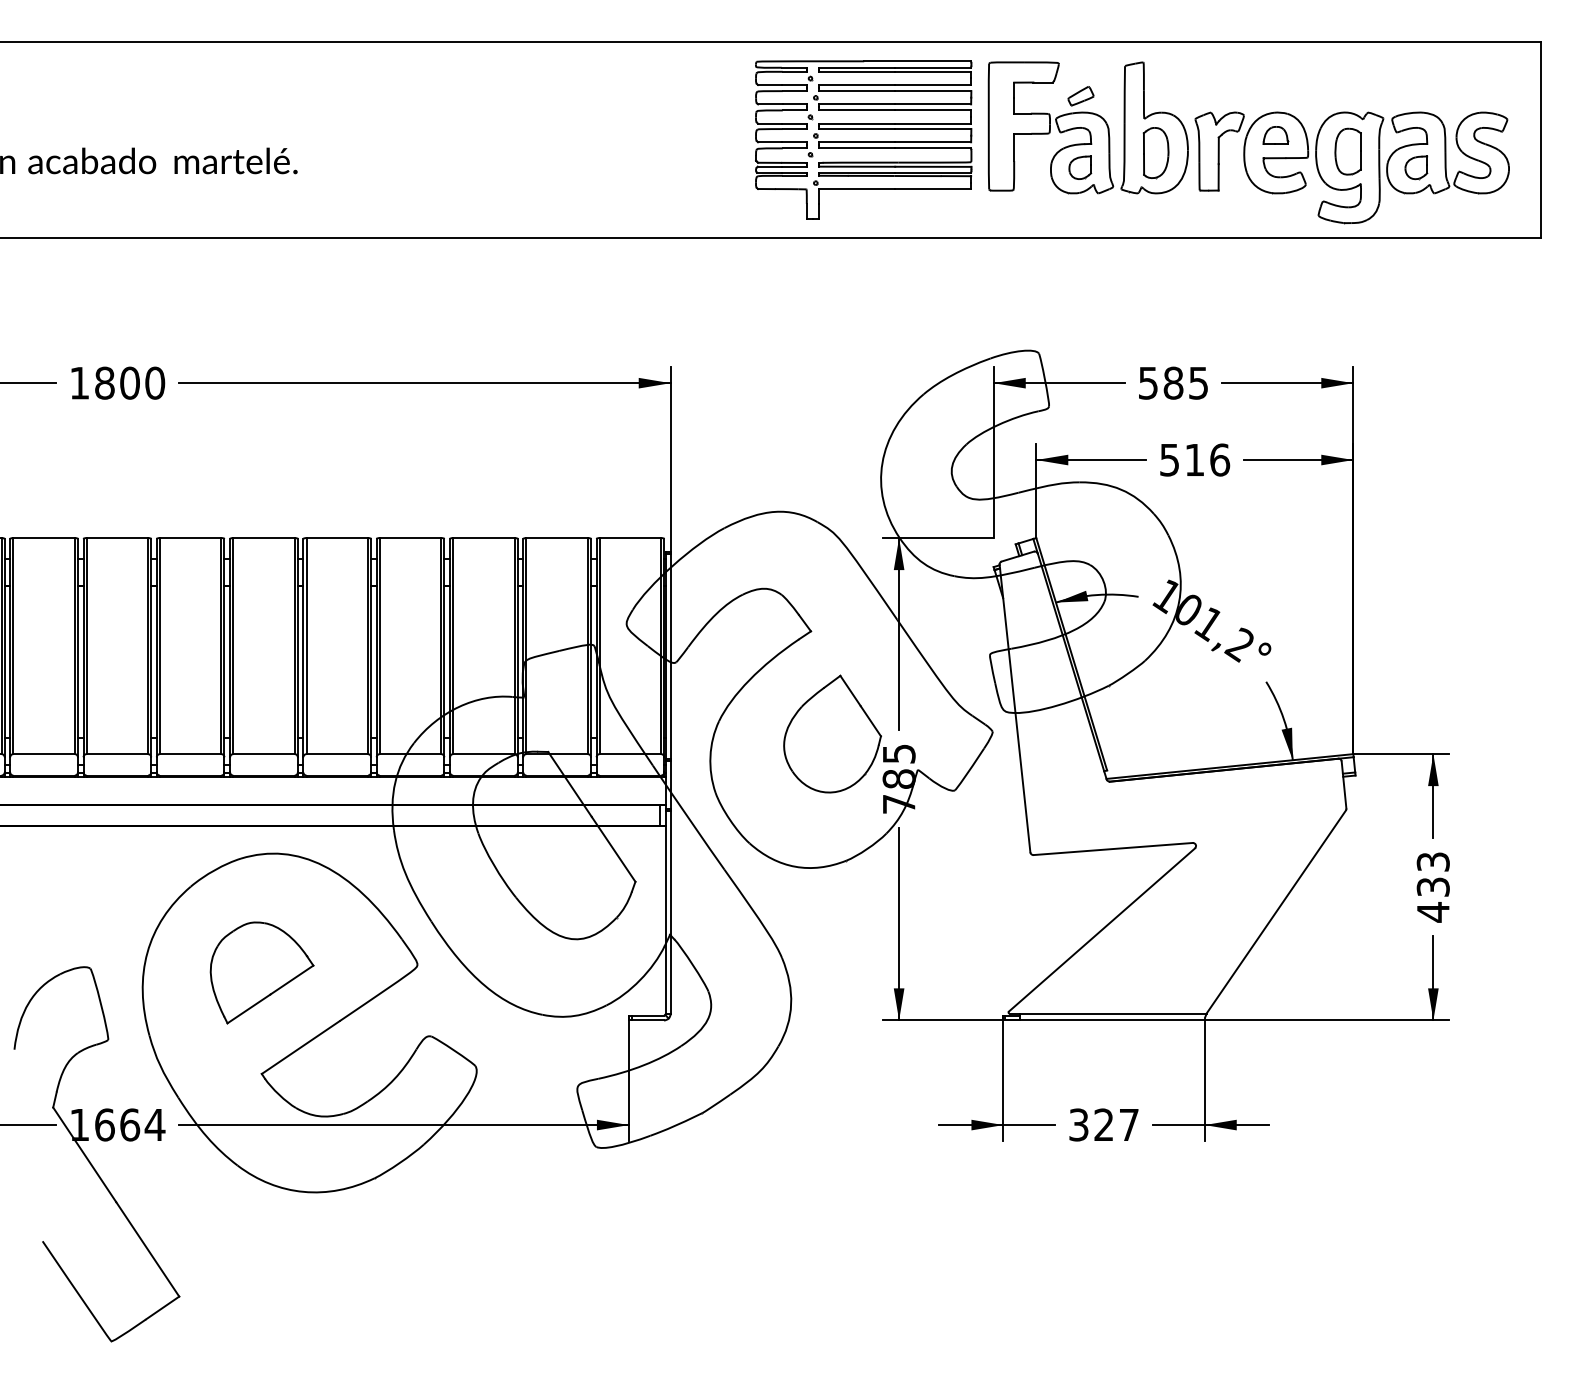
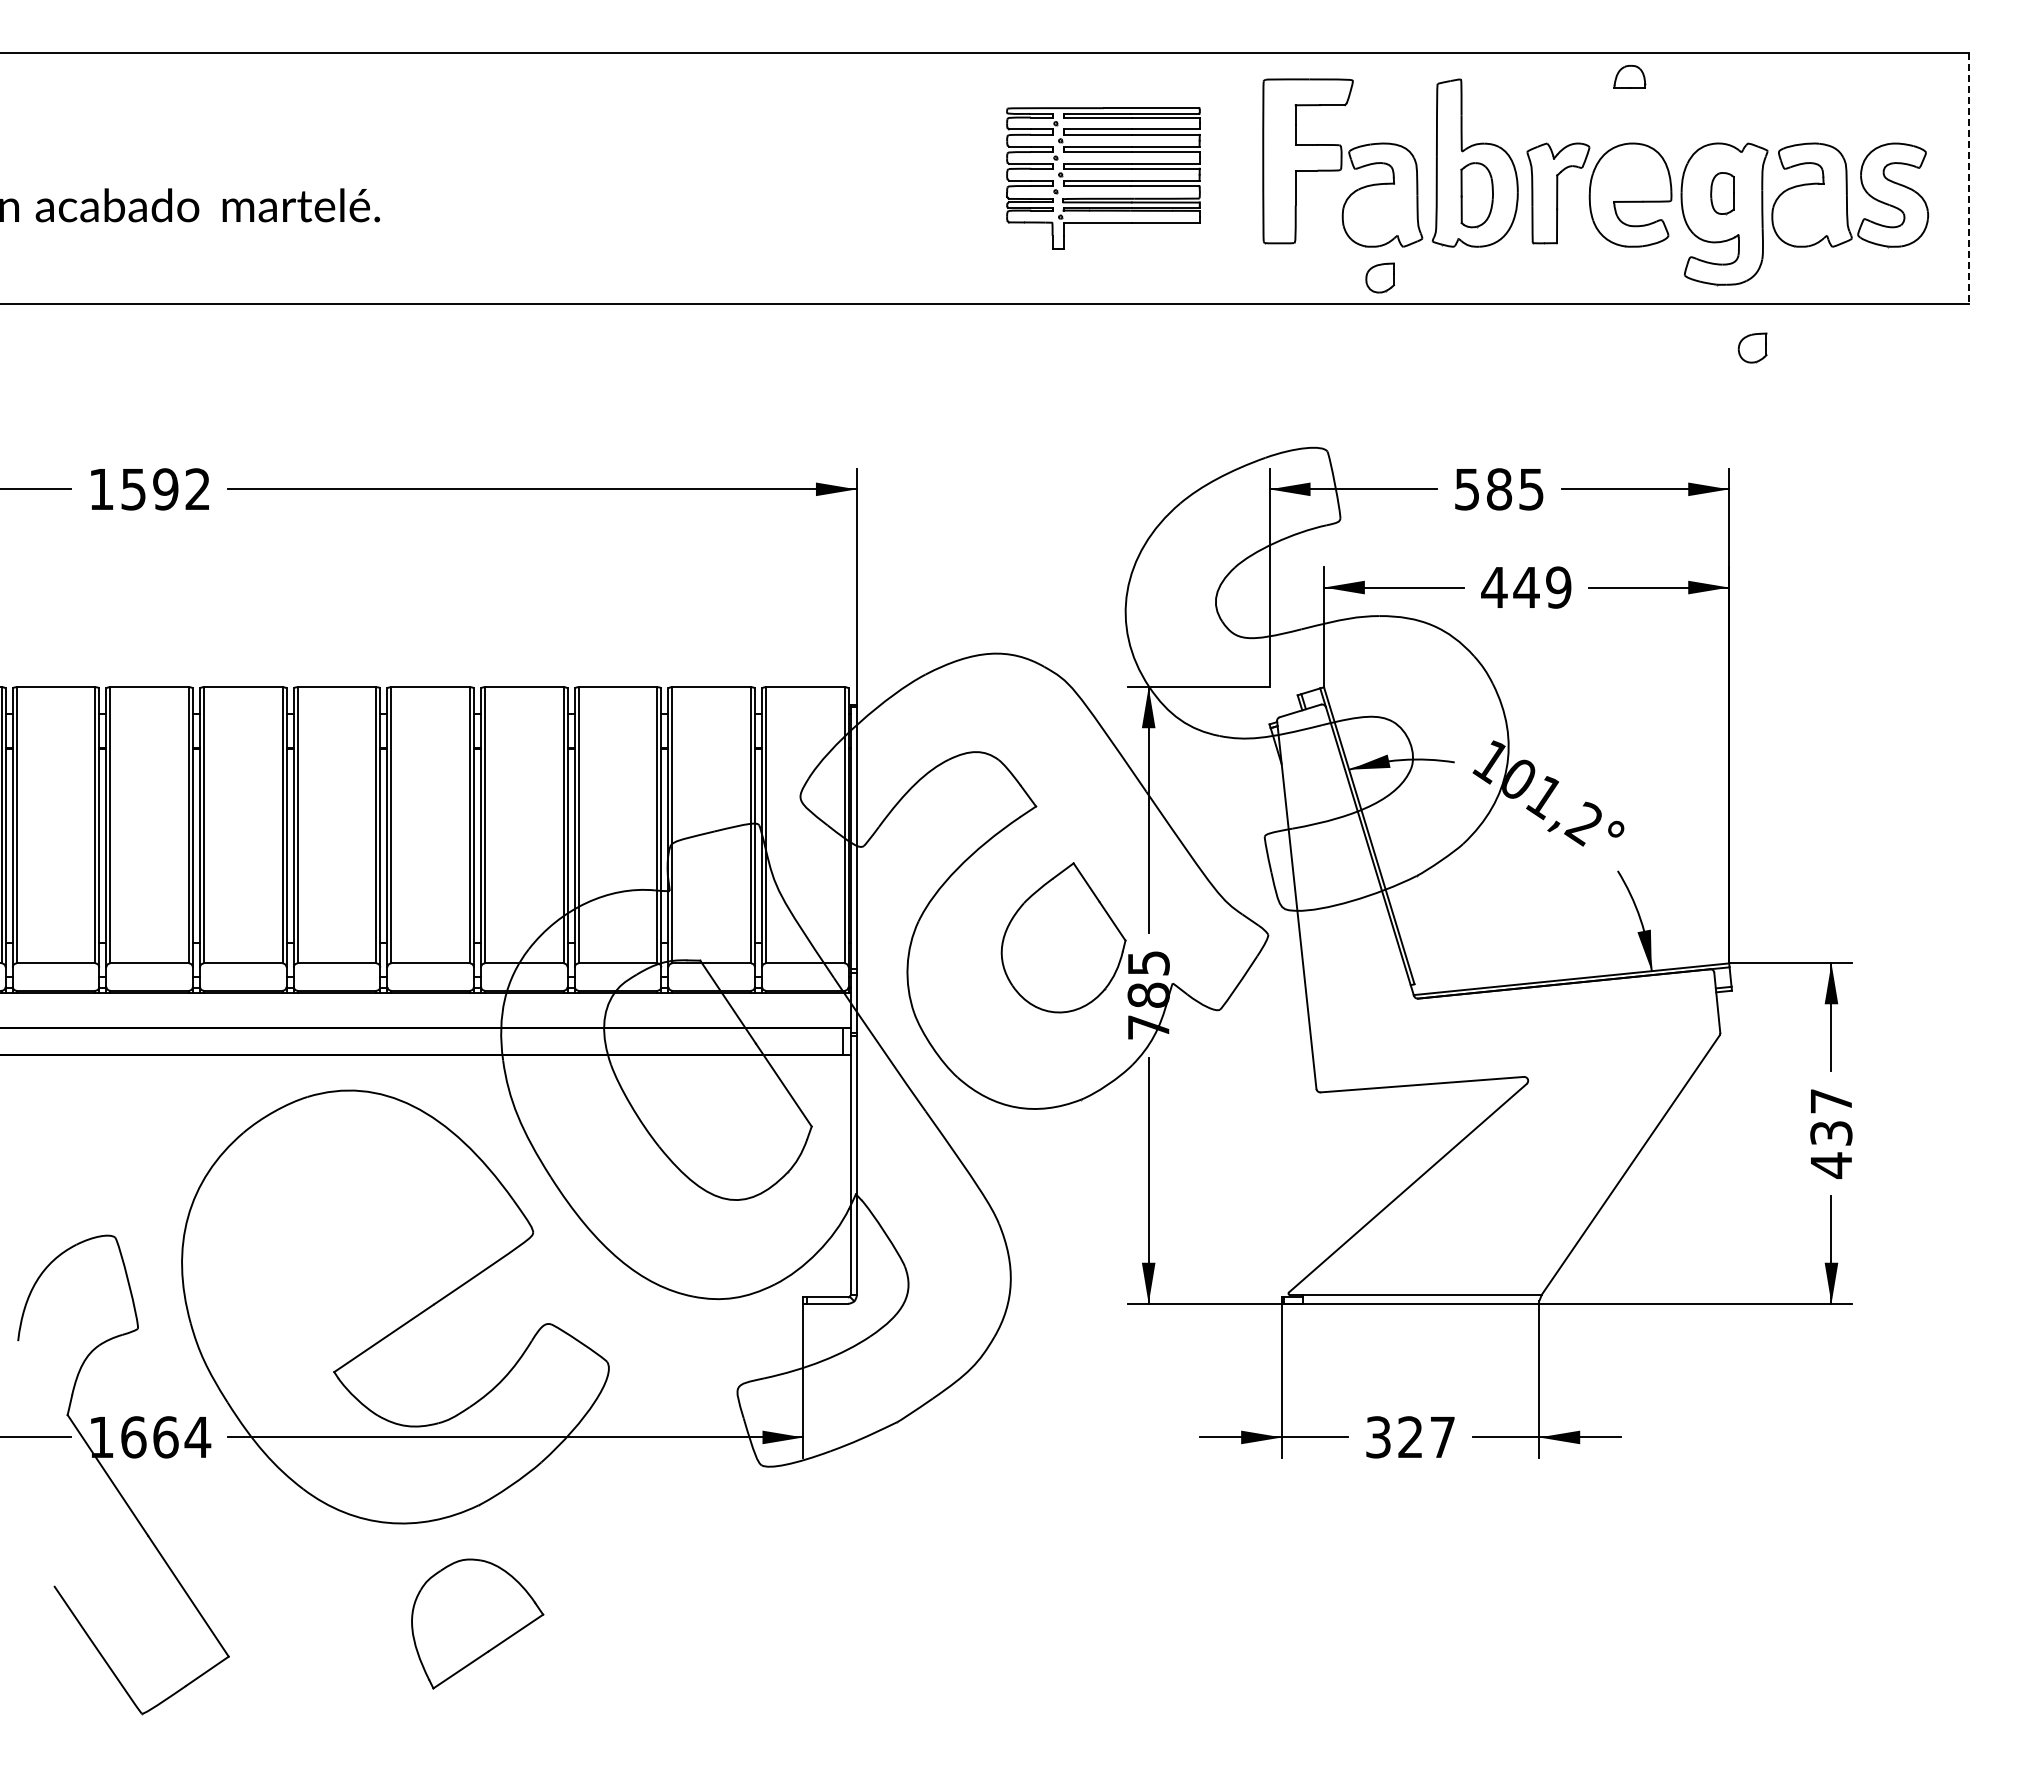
part: (1081, 96) -> (1381, 122), removed
part: (1275, 135) -> (1629, 76), moved
part: (863, 139) -> (1103, 178), size x0.7
line: (1541, 140) -> (1969, 179), solid -> dashed
part: (1348, 151) -> (1722, 193), size x0.7
part: (1079, 167) -> (1379, 277), moved
part: (1416, 167) -> (1752, 347), moved
text: (129, 383) -> (165, 489), 1800 -> 1592
text: (1194, 459) -> (1526, 587), 516 -> 449
text: (1433, 862) -> (1831, 1101), 433 -> 437
part: (262, 972) -> (477, 1623), moved

